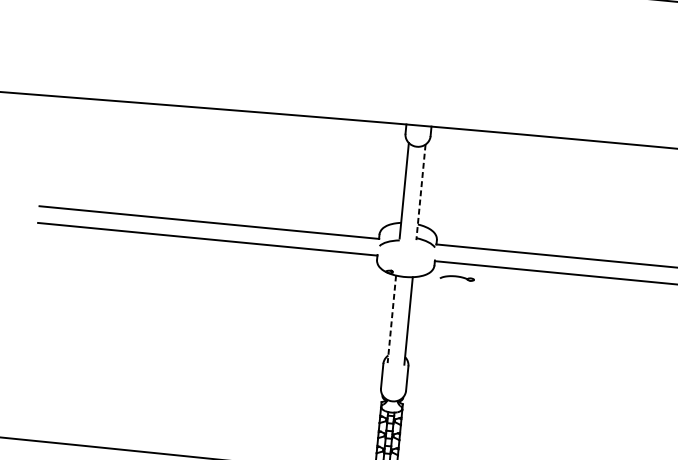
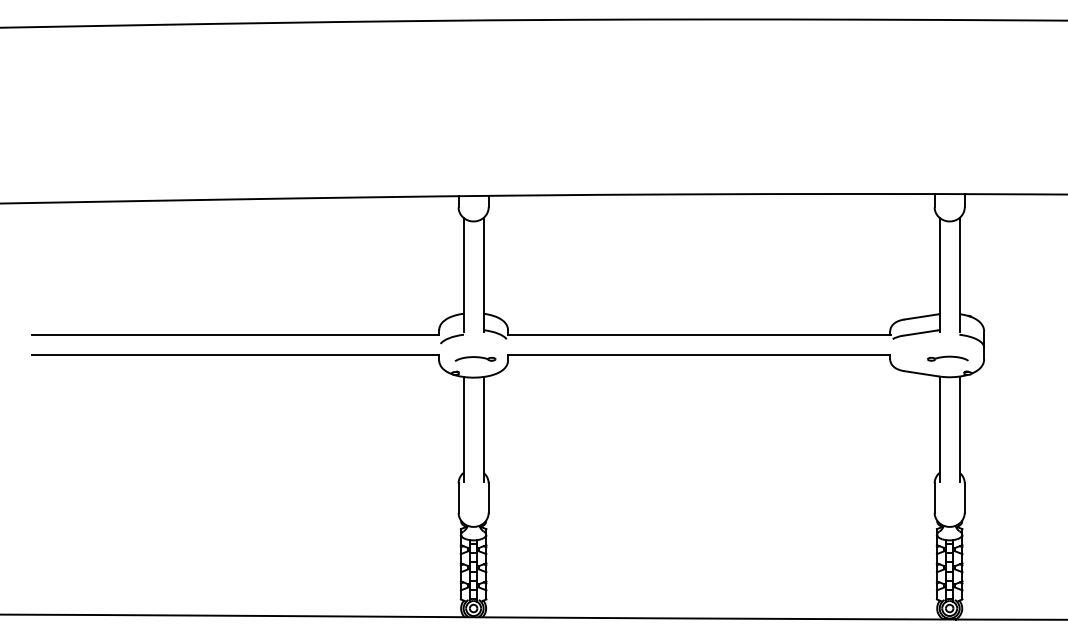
line: (420, 192) -> (483, 275), dashed -> solid
part: (457, 277) -> (475, 358), moved
line: (391, 319) -> (463, 429), dashed -> solid

